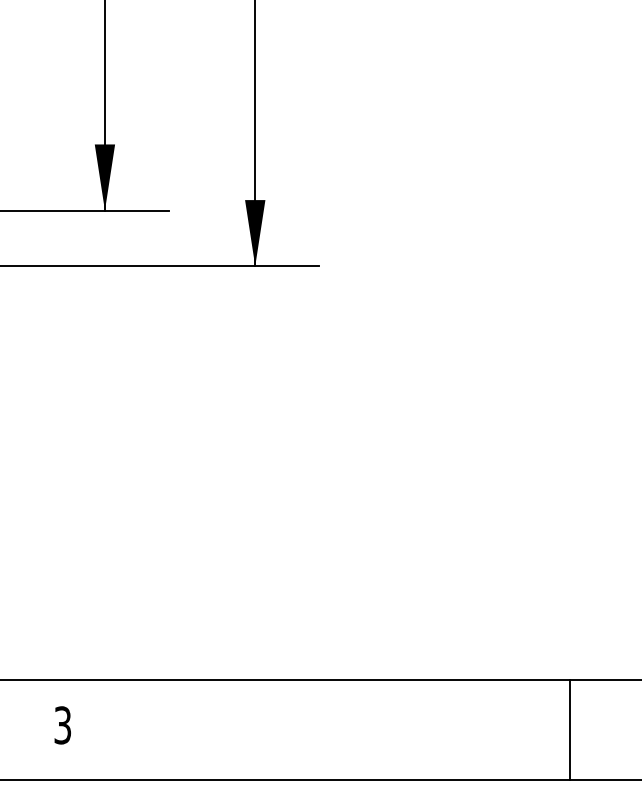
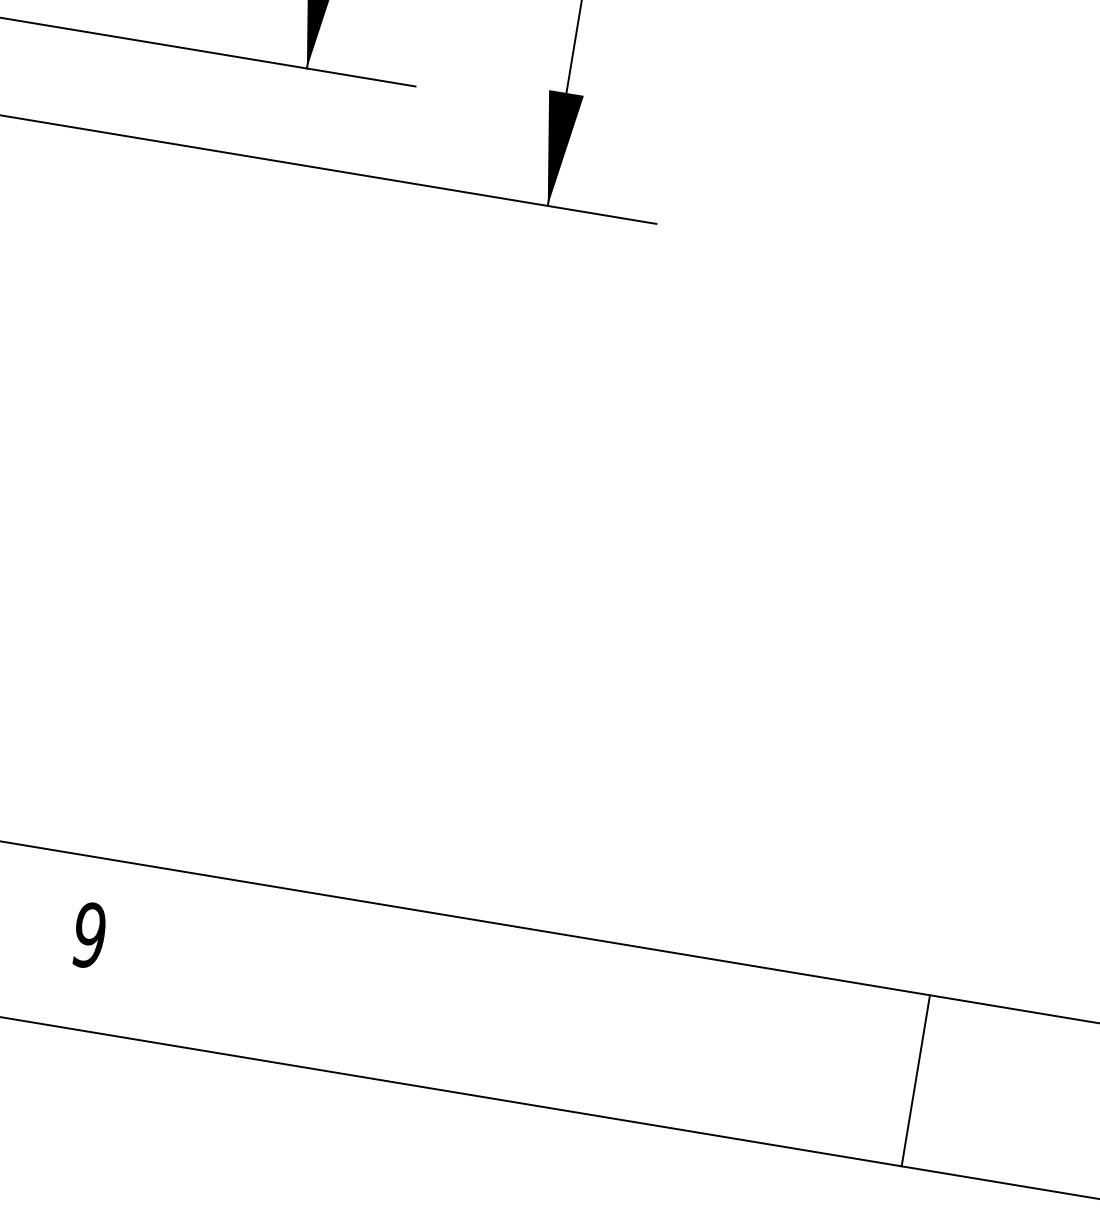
text: (62, 725) -> (88, 935), 3 -> 9
line: (569, 730) -> (915, 1081), moved

